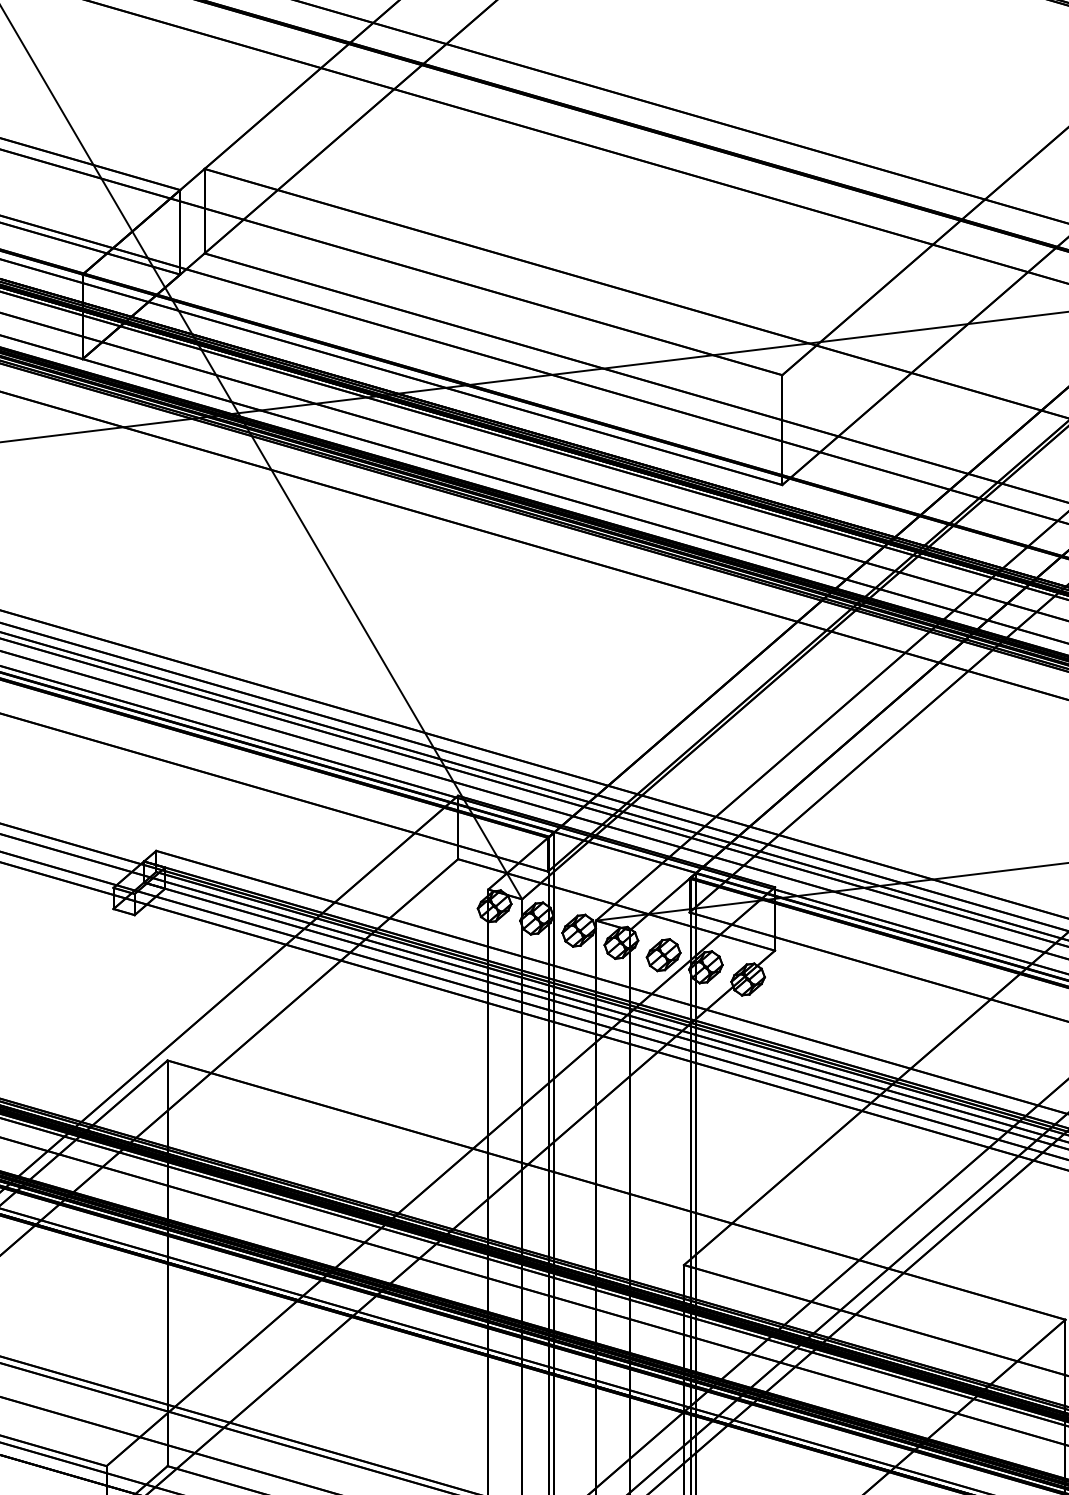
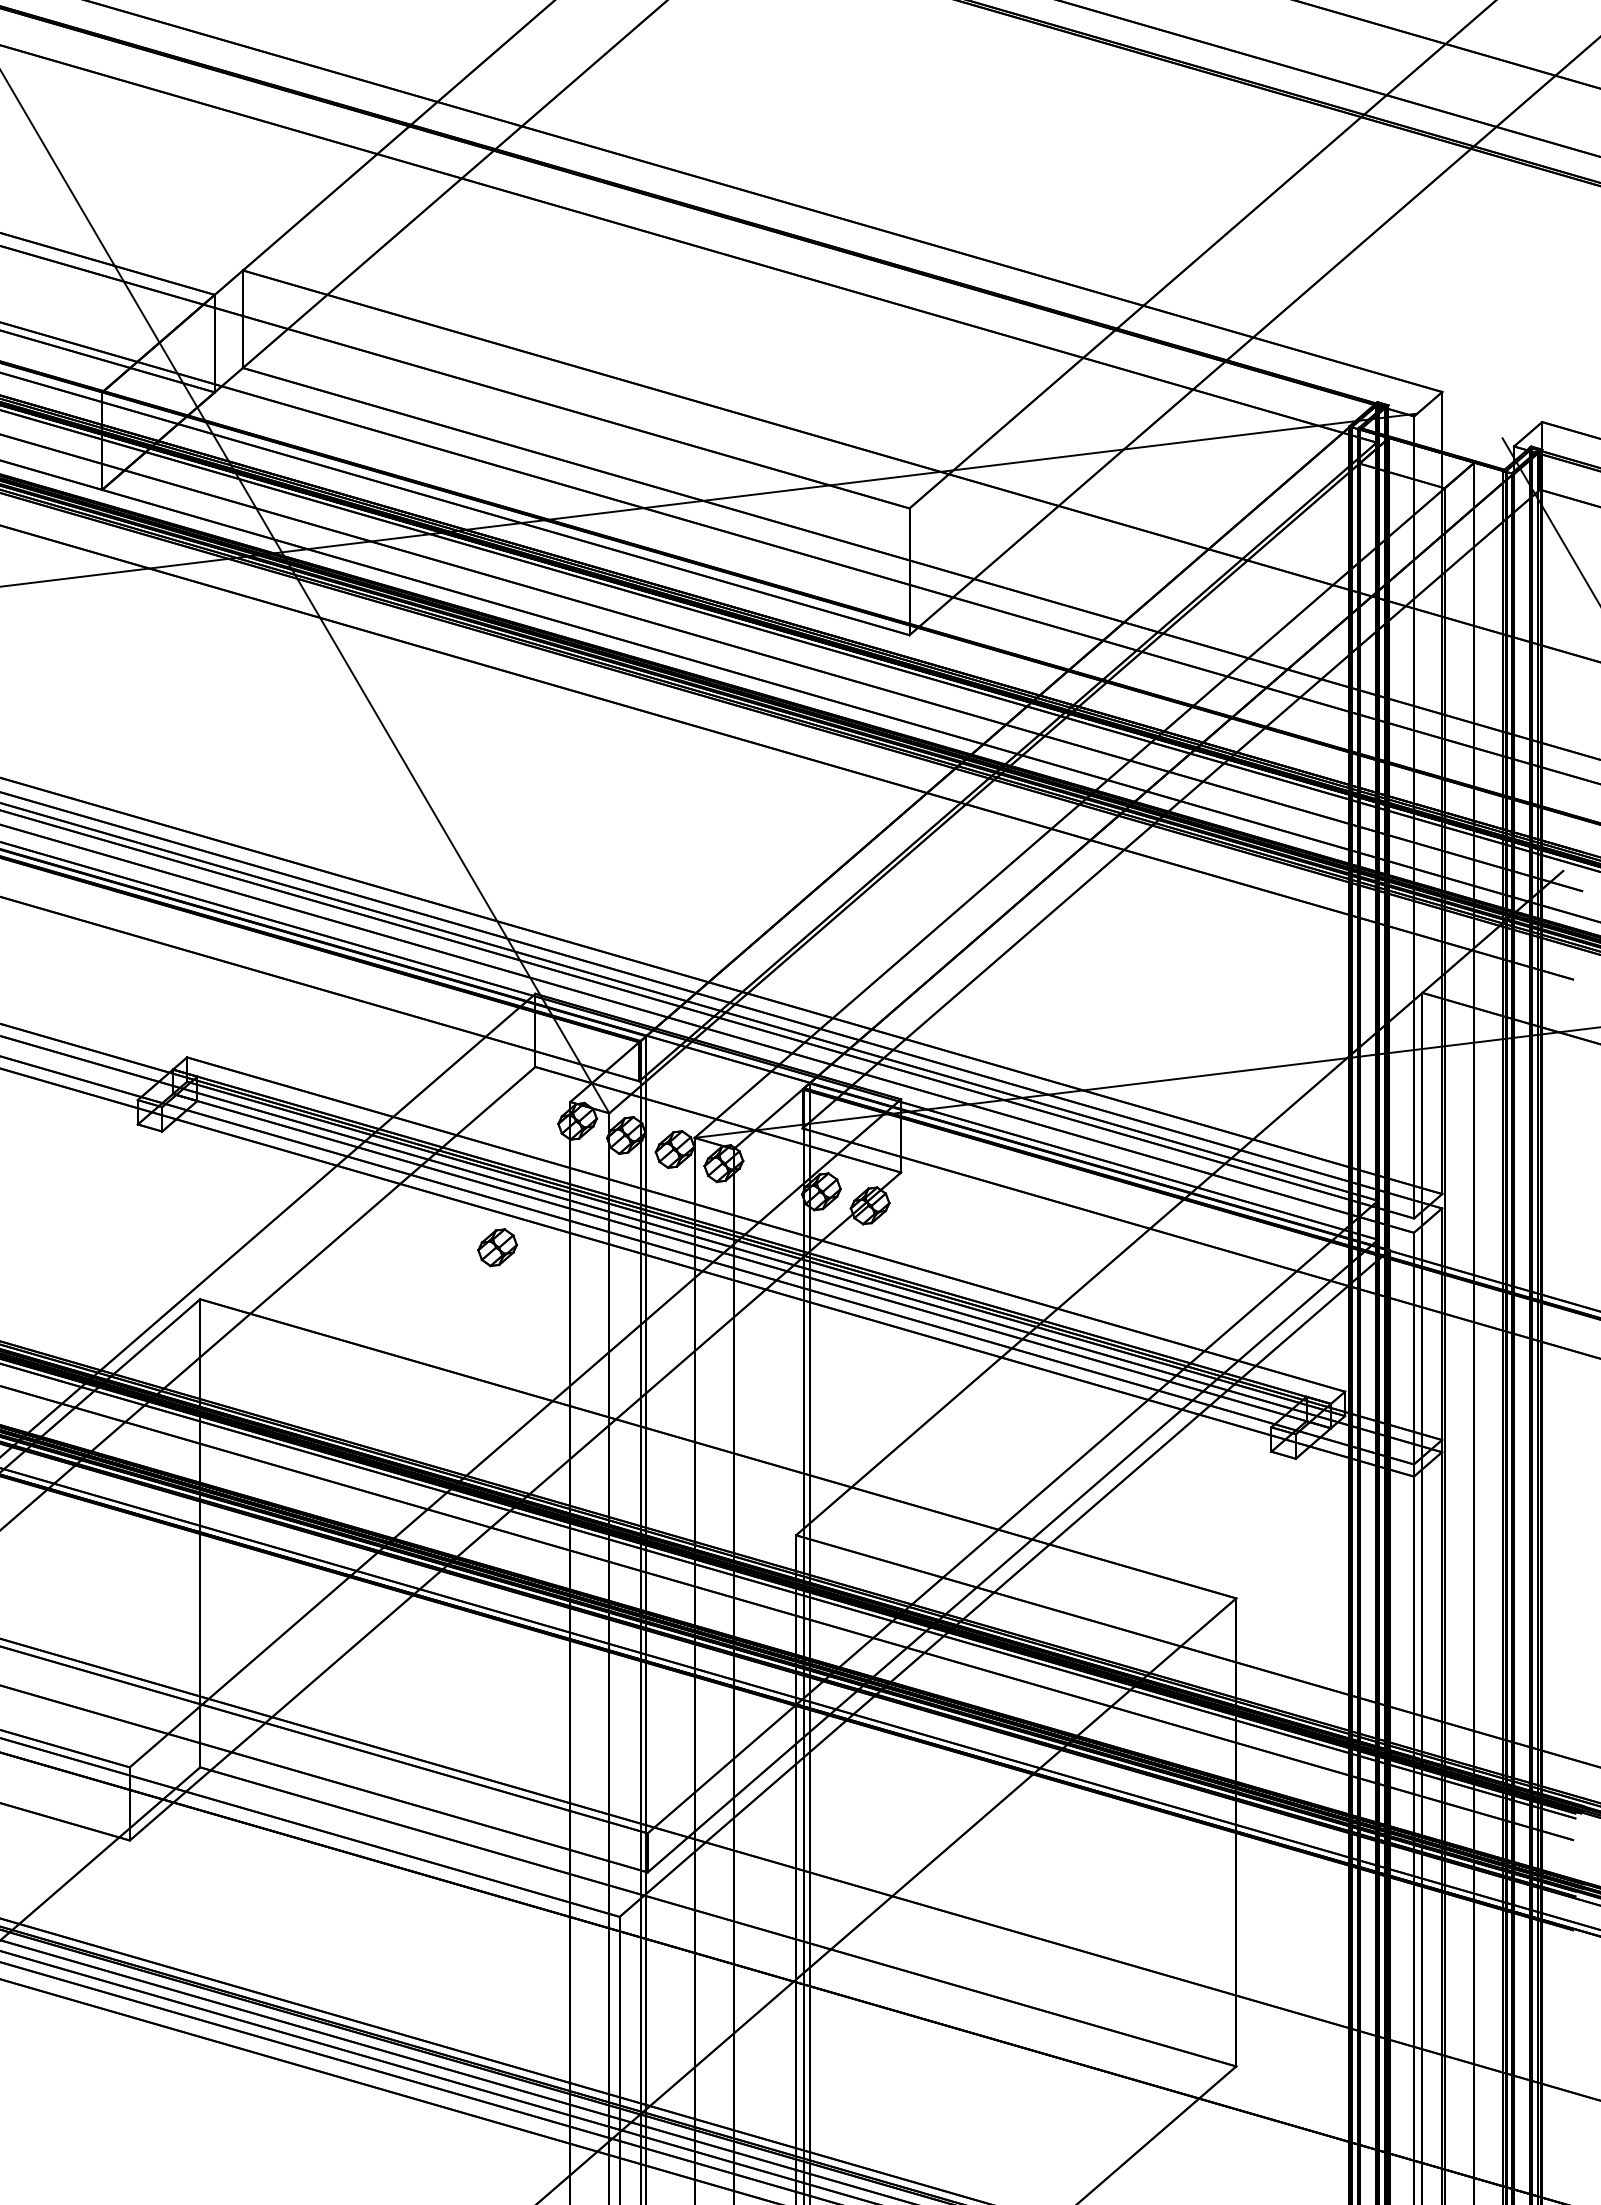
part: (663, 954) -> (497, 1247), moved

